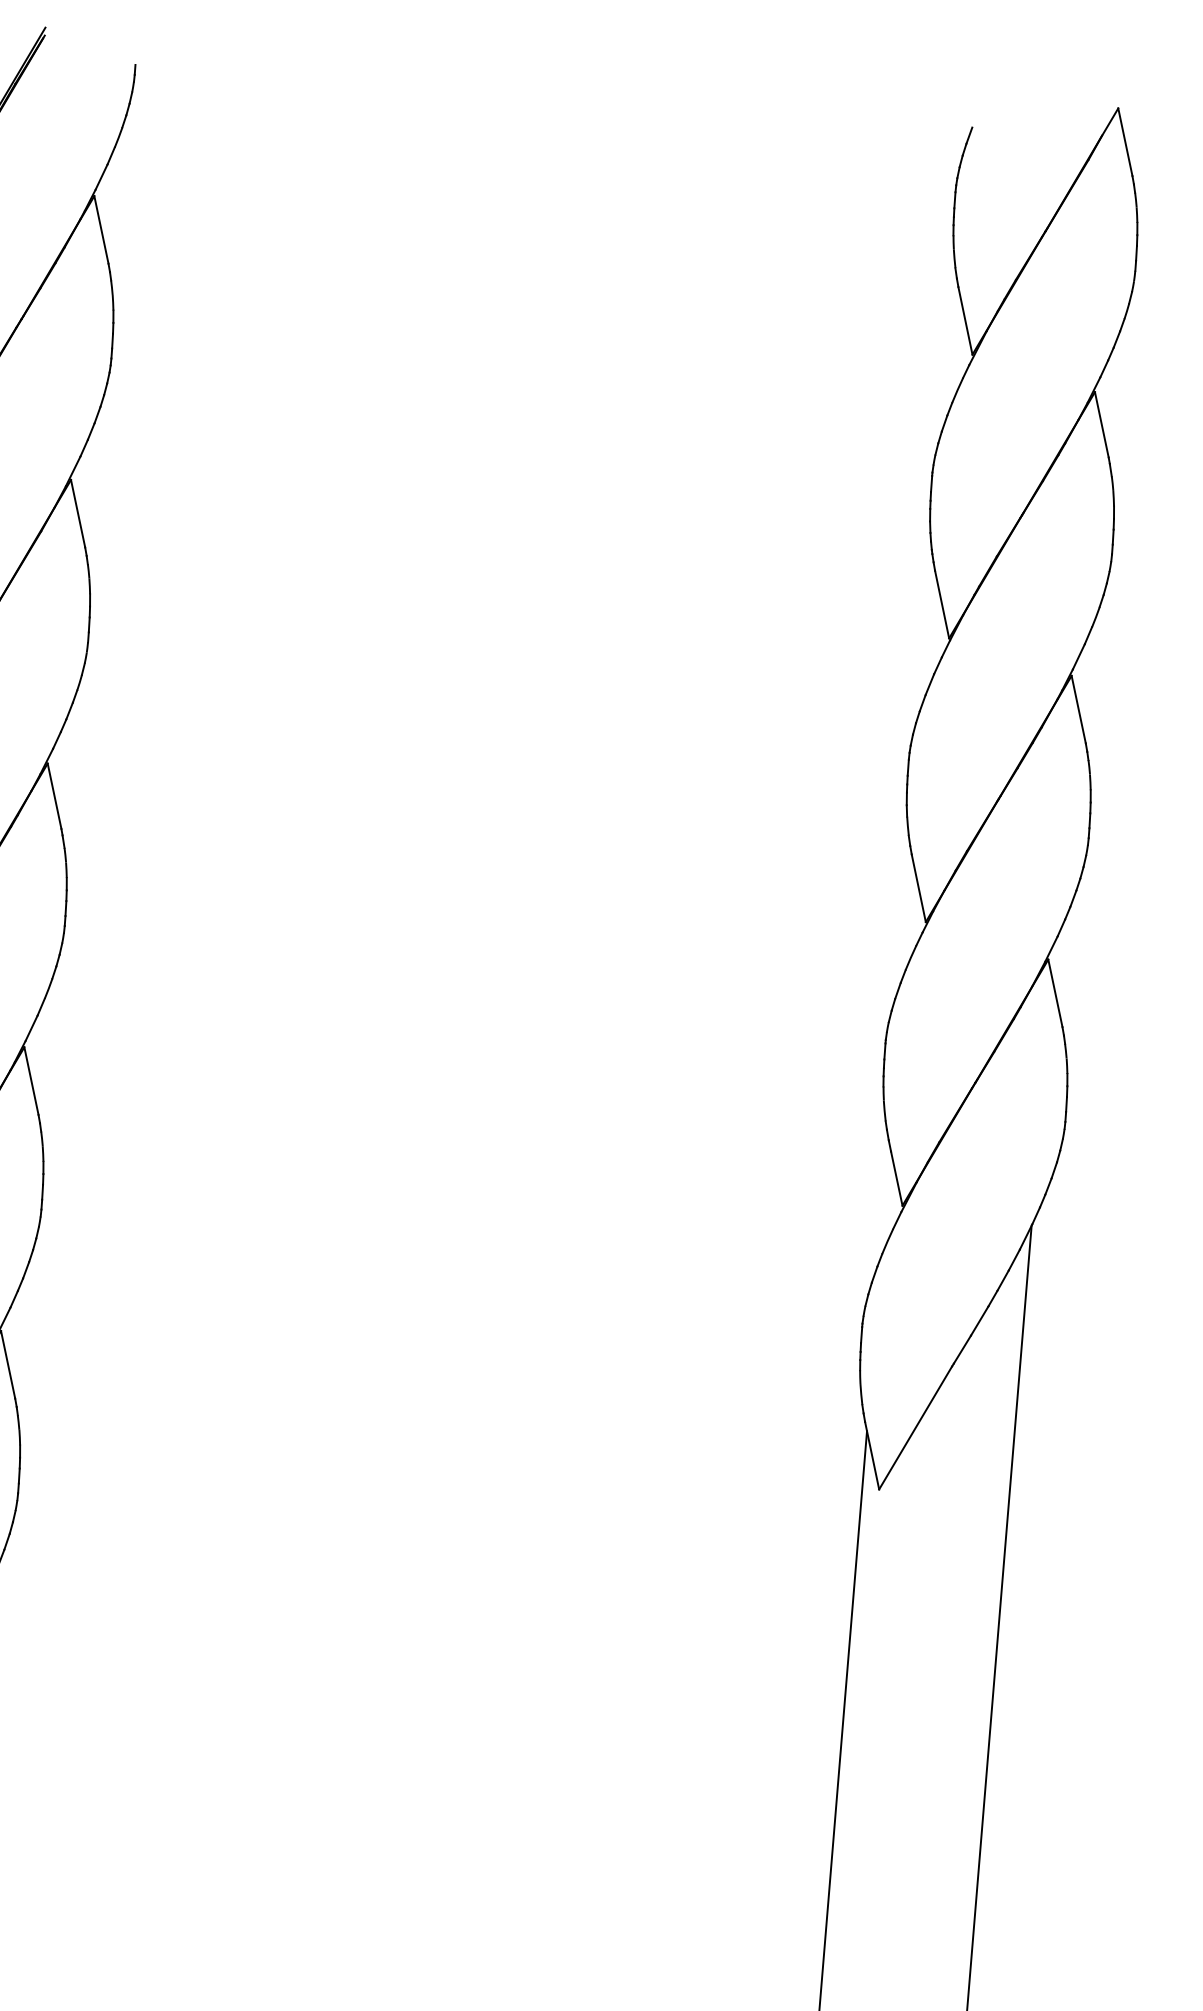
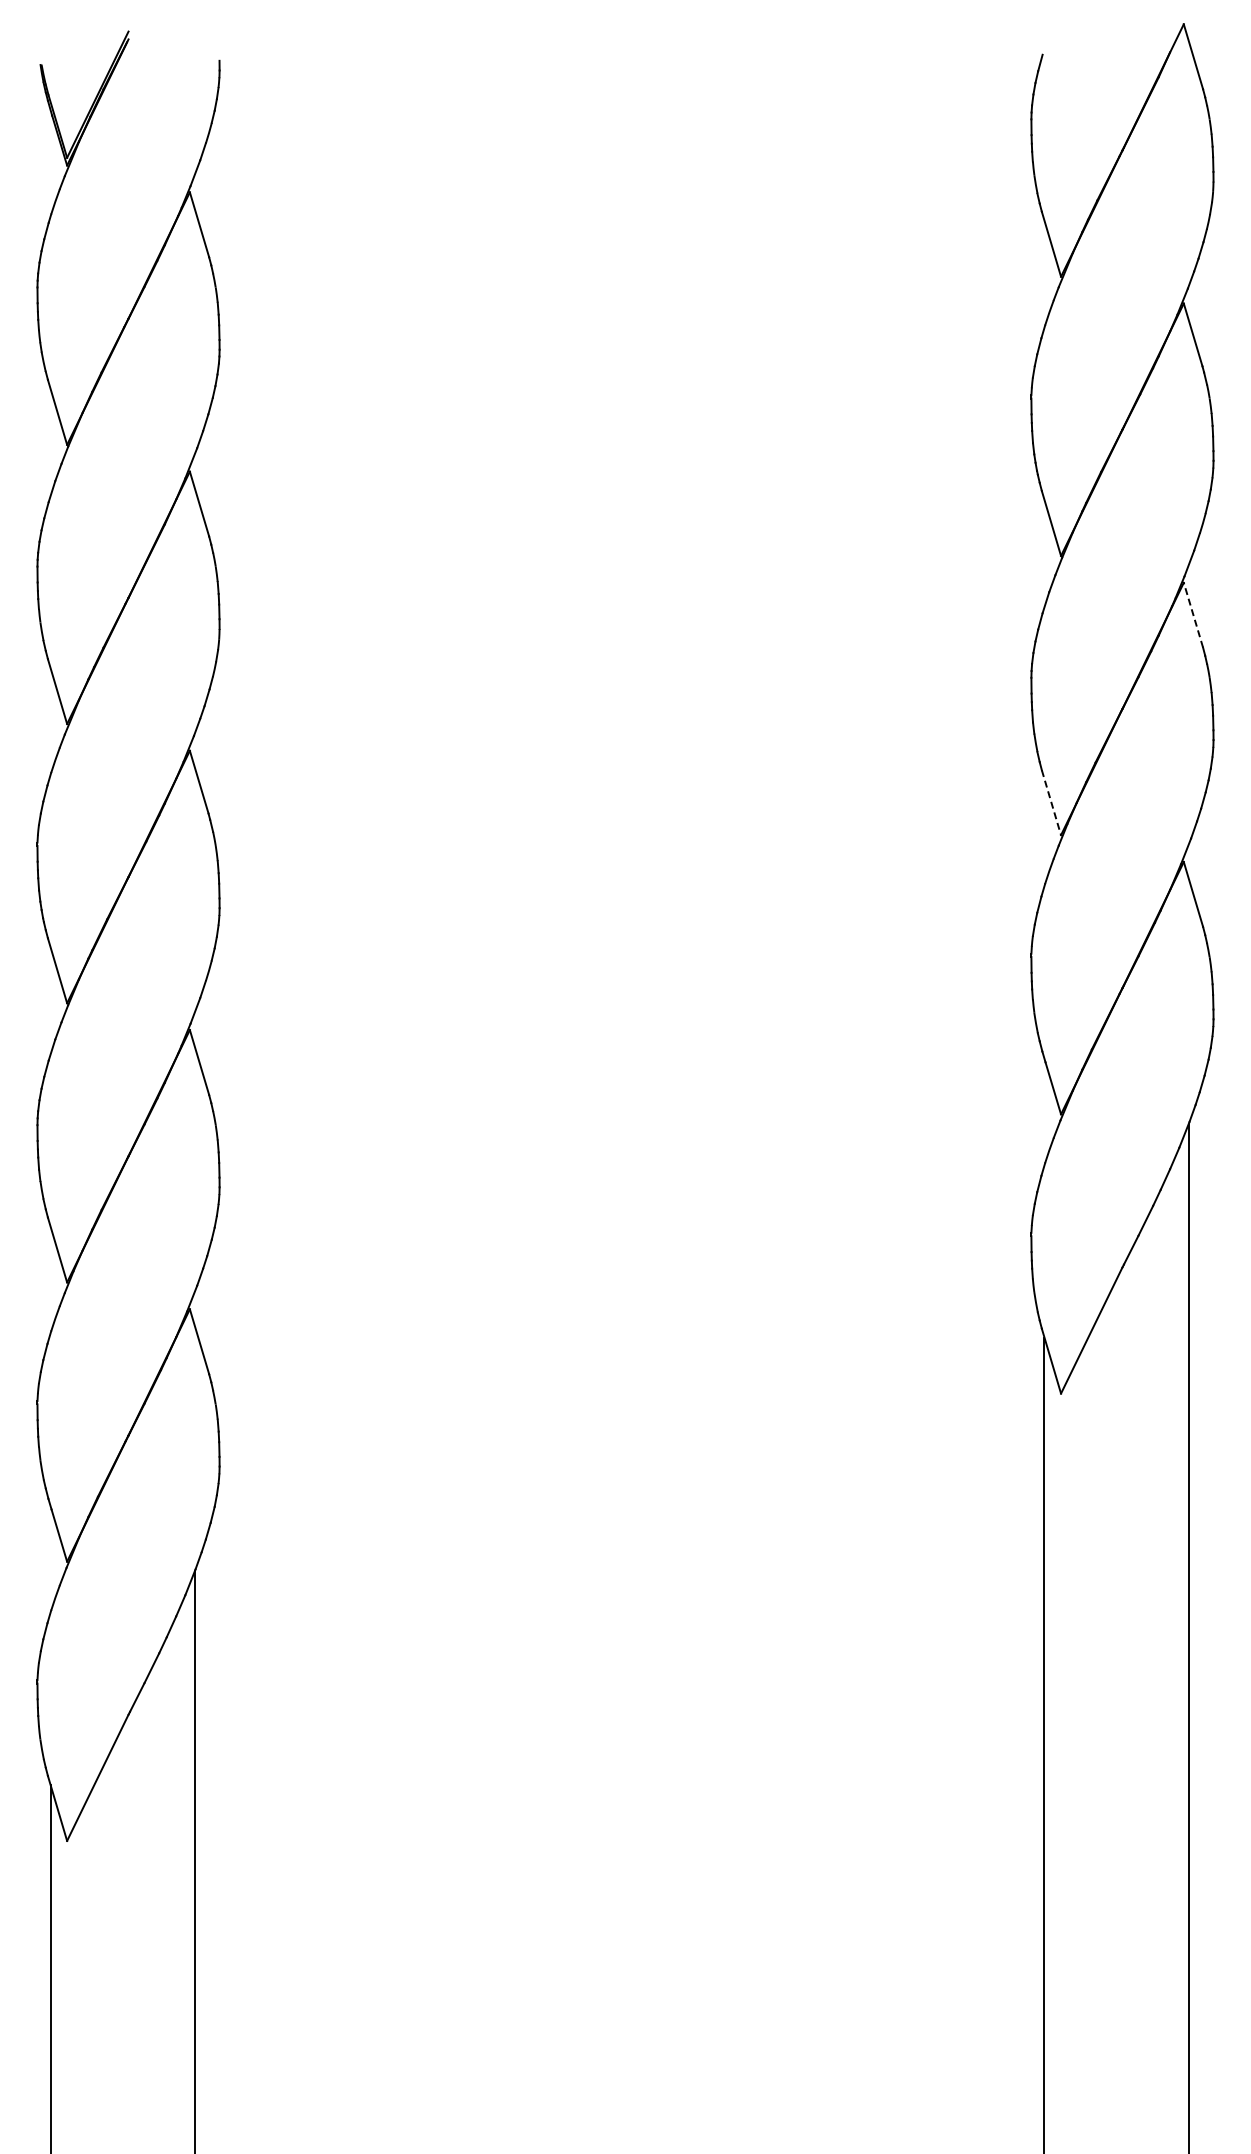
line: (1078, 709) -> (1193, 615), solid -> dashed
line: (918, 888) -> (1051, 802), solid -> dashed

